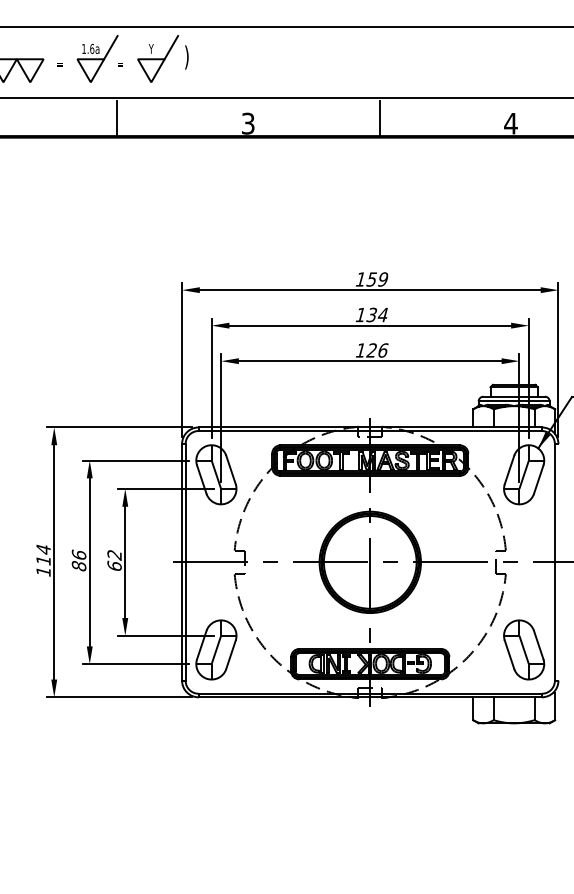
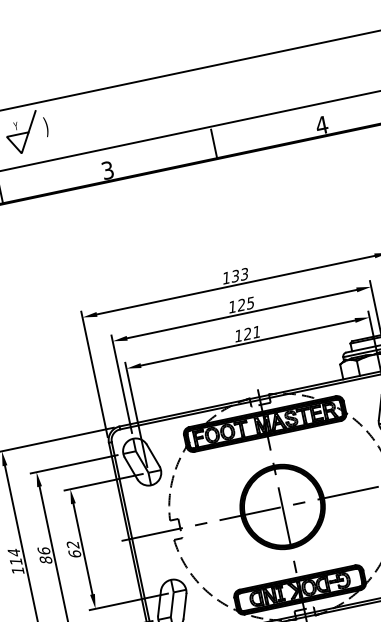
text: (378, 279) -> (240, 275), 159 -> 133
text: (377, 315) -> (246, 304), 134 -> 125
text: (383, 350) -> (257, 332), 126 -> 121

